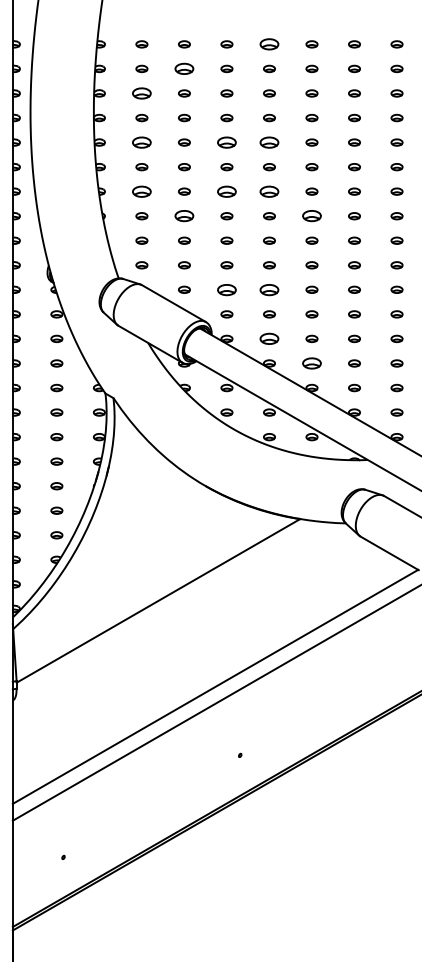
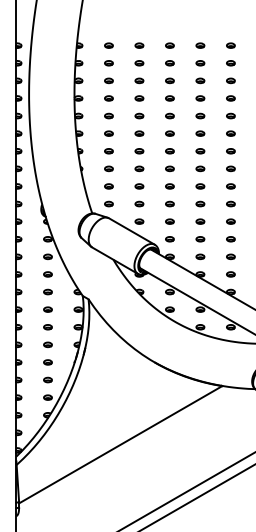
part: (269, 44) -> (200, 45), size x0.62
part: (184, 68) -> (139, 62), size x0.62
part: (141, 93) -> (108, 80), size x0.62
part: (141, 142) -> (108, 116), size x0.62
part: (226, 142) -> (169, 116), size x0.62
part: (269, 142) -> (200, 116), size x0.62
part: (141, 191) -> (108, 151), size x0.62
part: (226, 191) -> (169, 151), size x0.62
part: (269, 191) -> (200, 151), size x0.62
part: (184, 216) -> (139, 169), size x0.62
part: (311, 216) -> (230, 169), size x0.62
part: (226, 289) -> (169, 221), size x0.62
part: (269, 289) -> (200, 221), size x0.62
part: (269, 338) -> (200, 256), size x0.62
part: (311, 363) -> (230, 274), size x0.62

